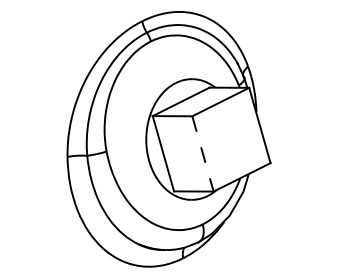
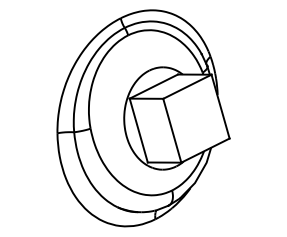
line: (203, 154) -> (172, 131), dashed -> solid

